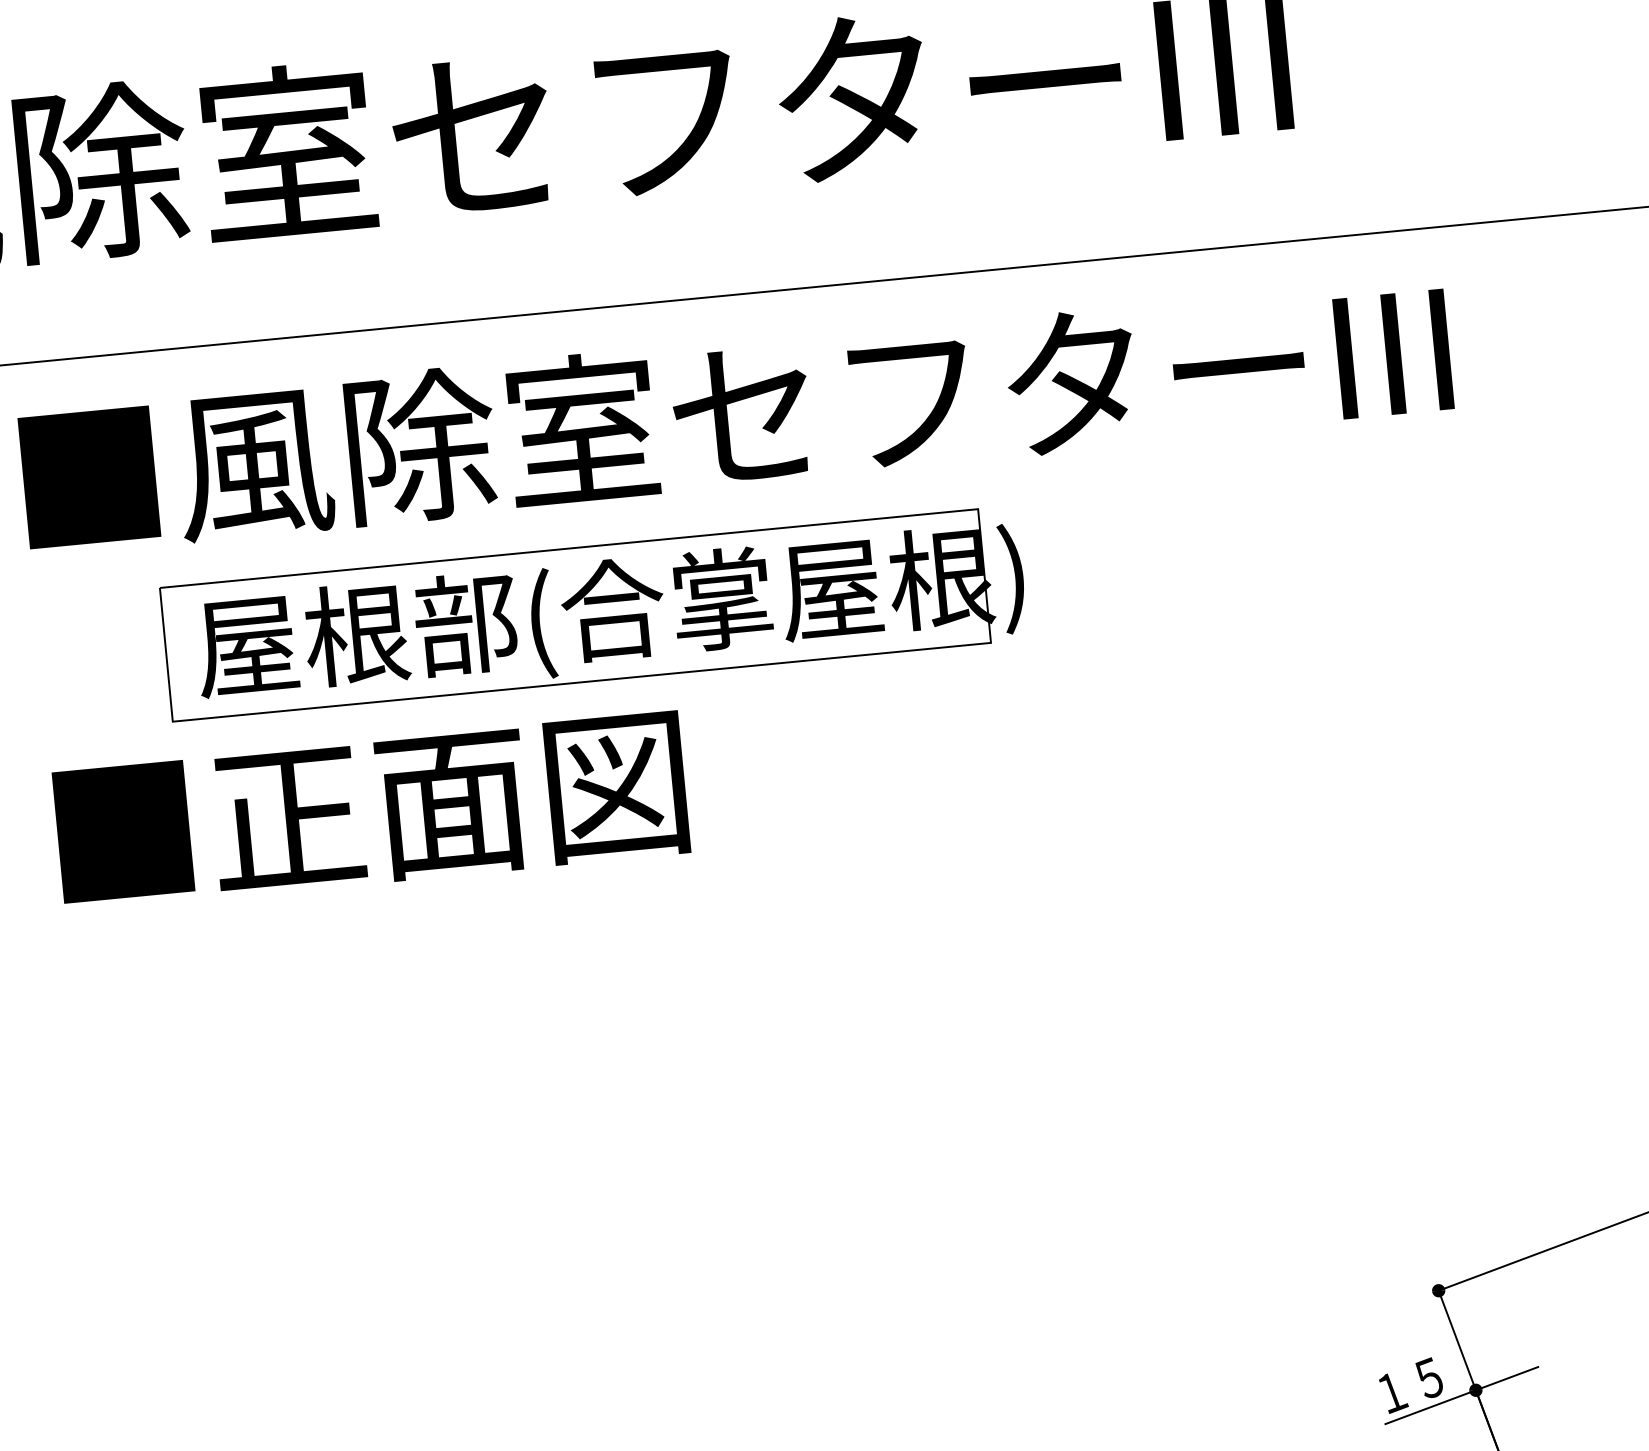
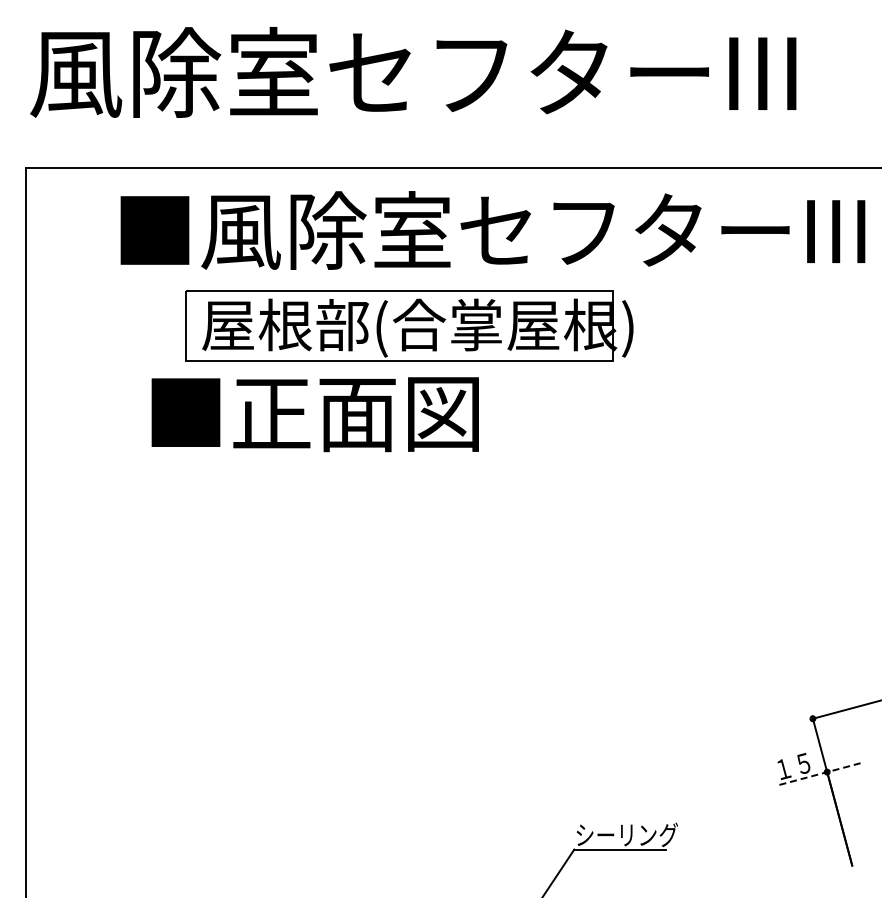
text: (369, 811) -> (314, 414), moved
line: (1461, 1396) -> (819, 774), solid -> dashed

